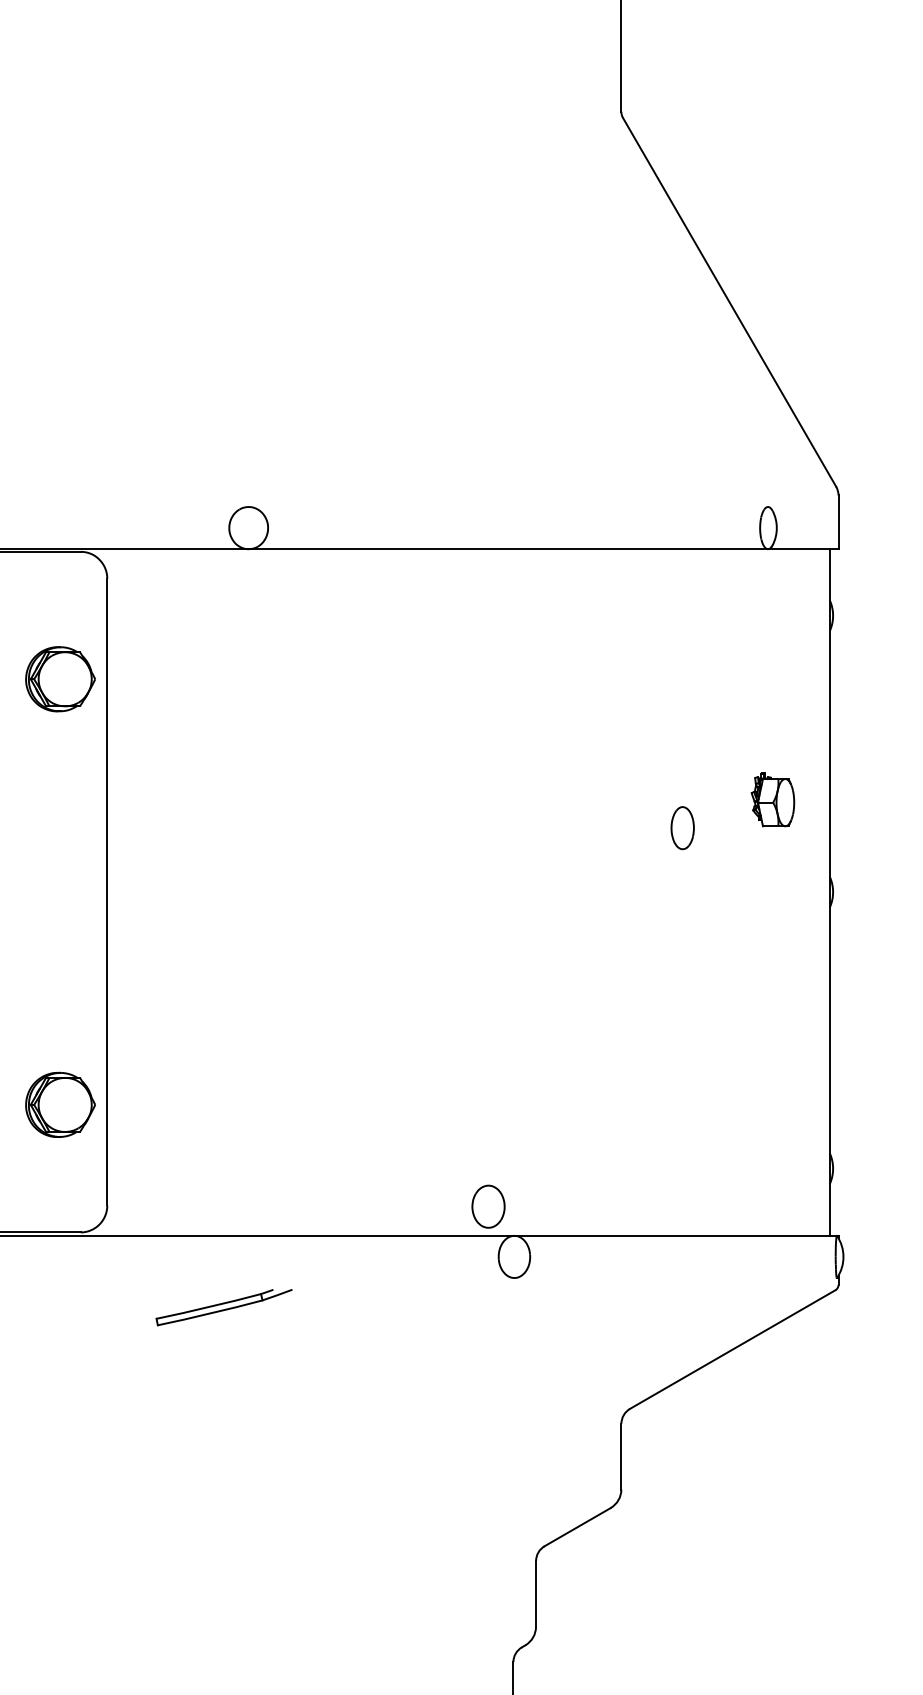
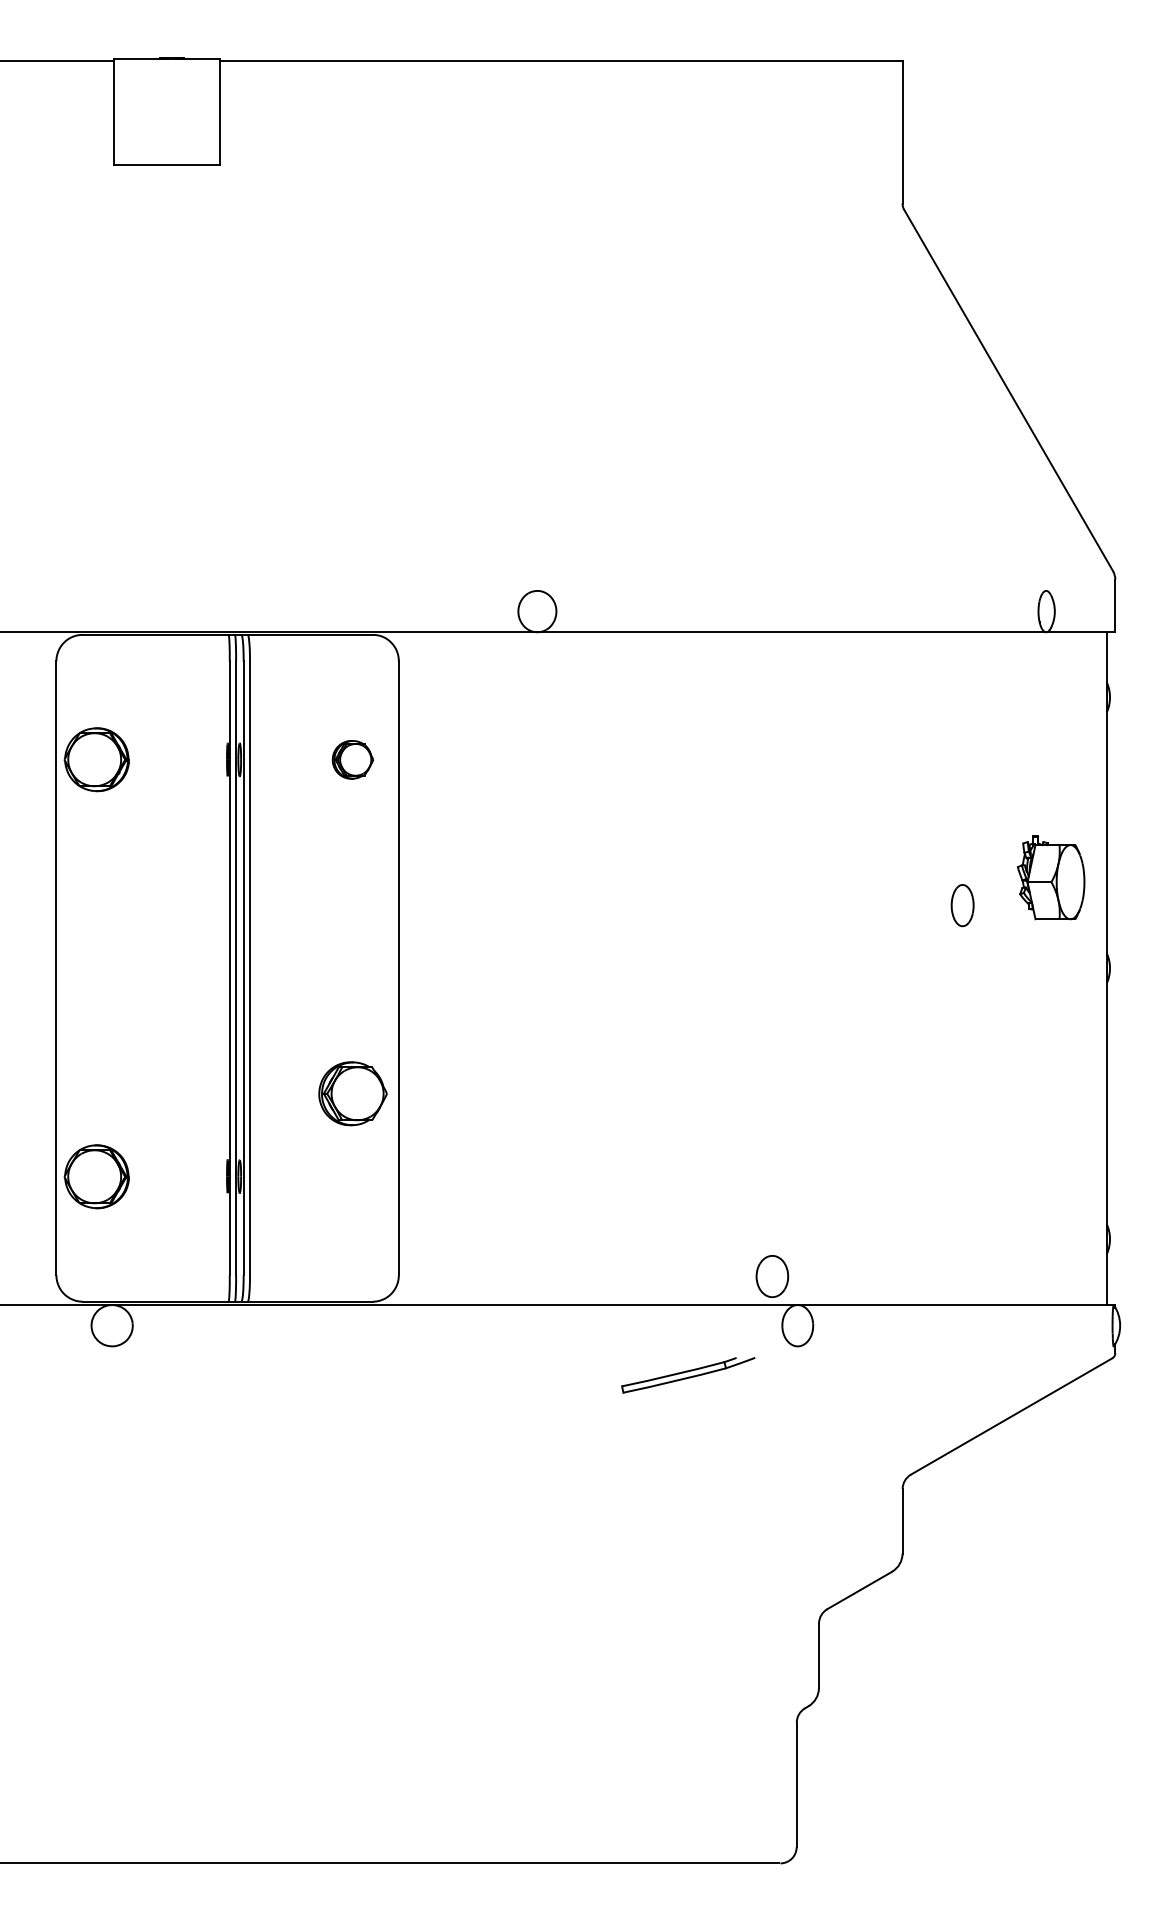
part: (59, 679) -> (352, 759), size x0.6
part: (772, 799) -> (1050, 877), size x1.6
part: (59, 1104) -> (352, 1093), moved
part: (224, 1307) -> (688, 1375), moved

